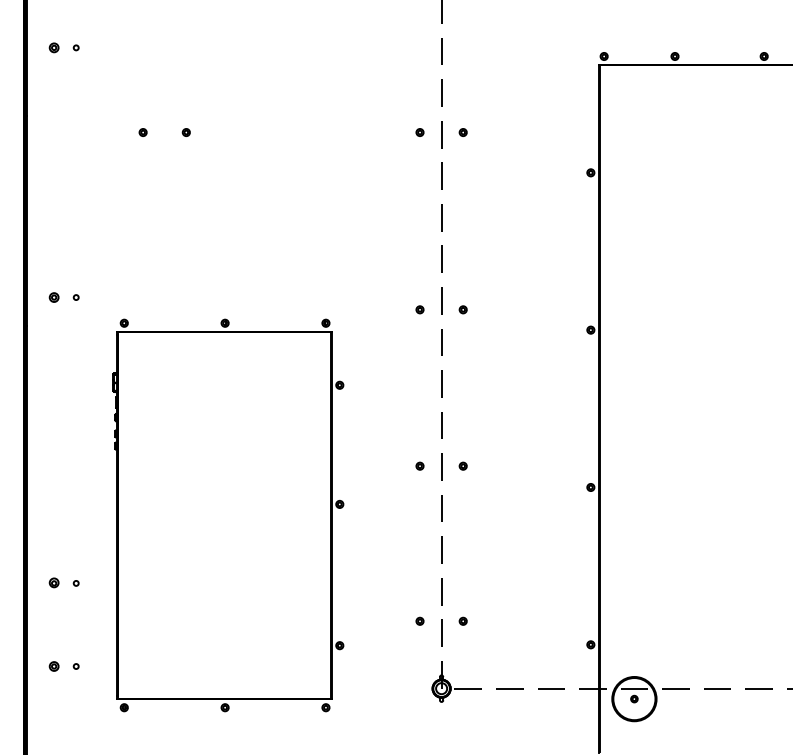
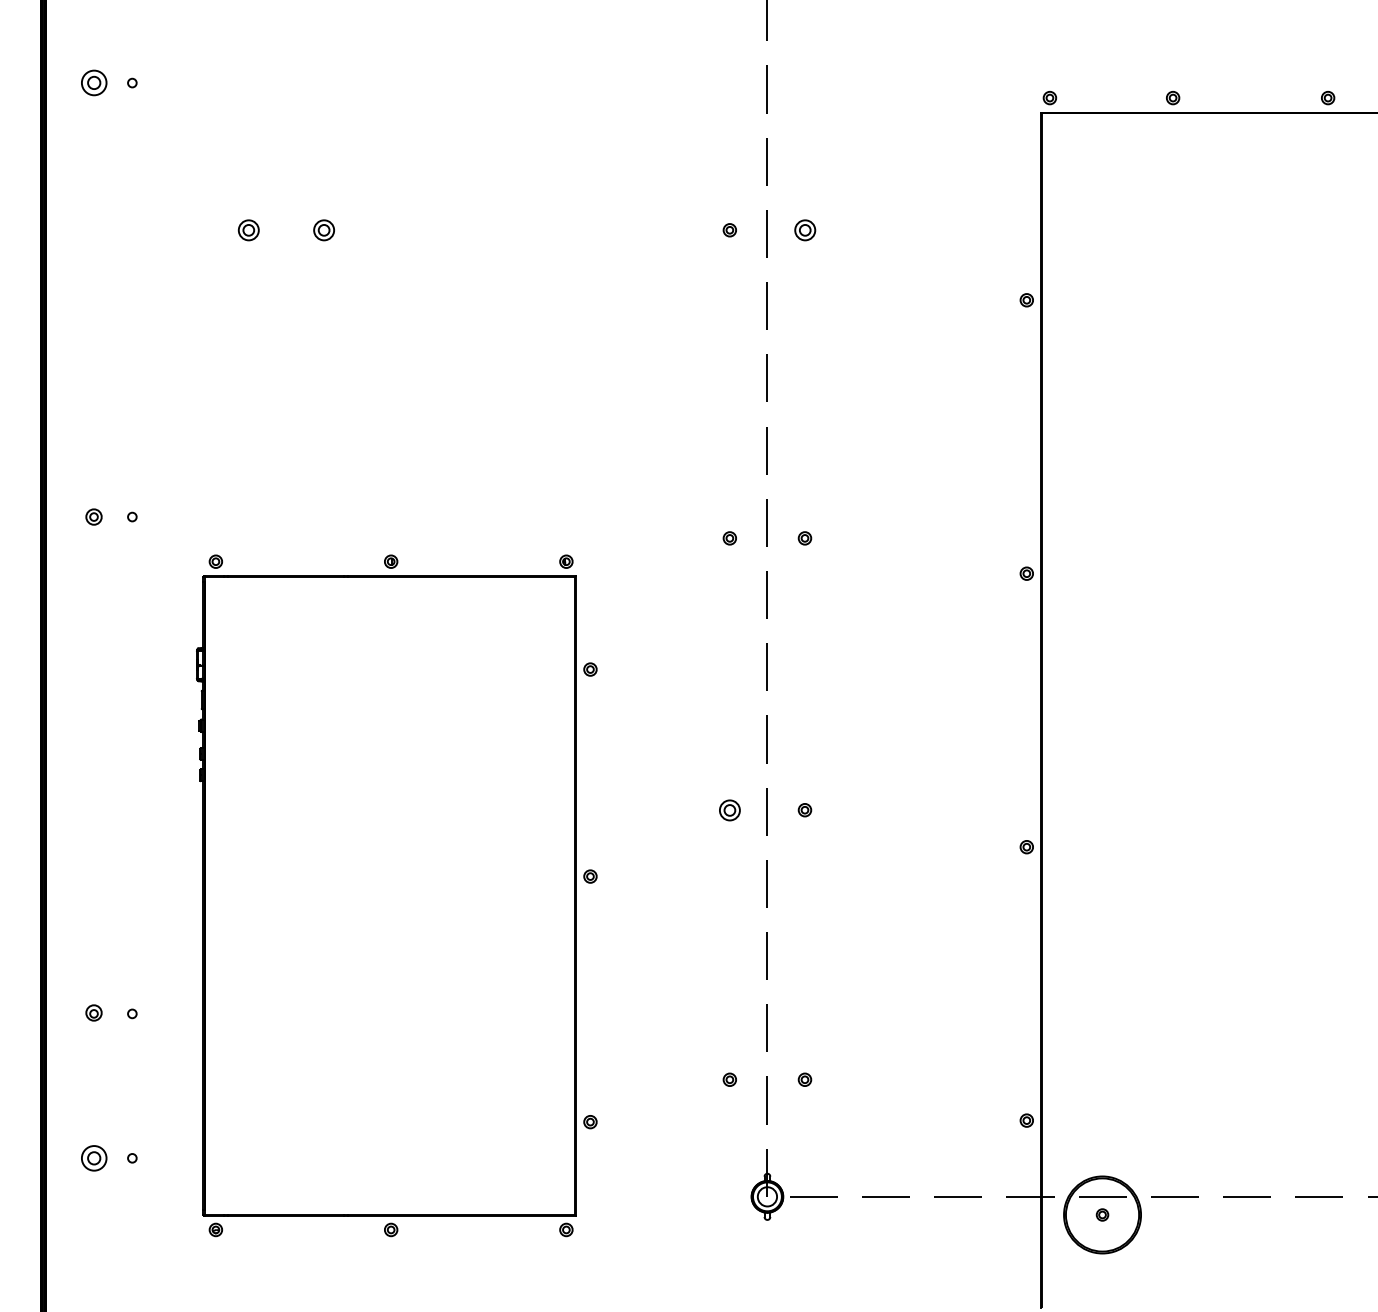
part: (53, 47) -> (92, 82), size x1.6
part: (142, 132) -> (247, 230), size x1.6
part: (185, 132) -> (322, 230), size x1.6
part: (462, 132) -> (803, 230), size x1.6
part: (419, 465) -> (728, 808), size x1.6
part: (53, 666) -> (92, 1158), size x1.6

